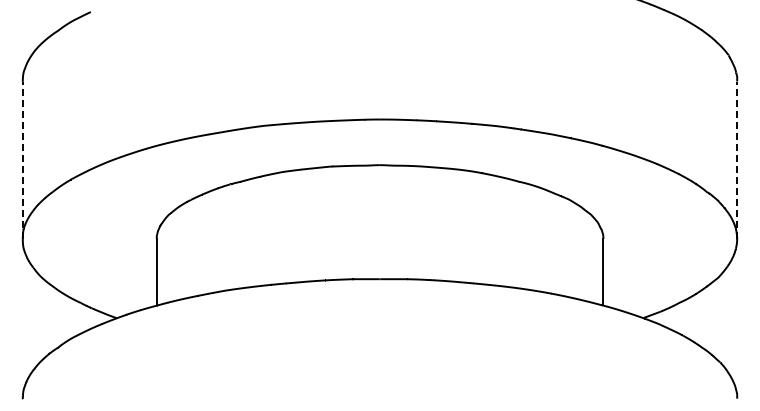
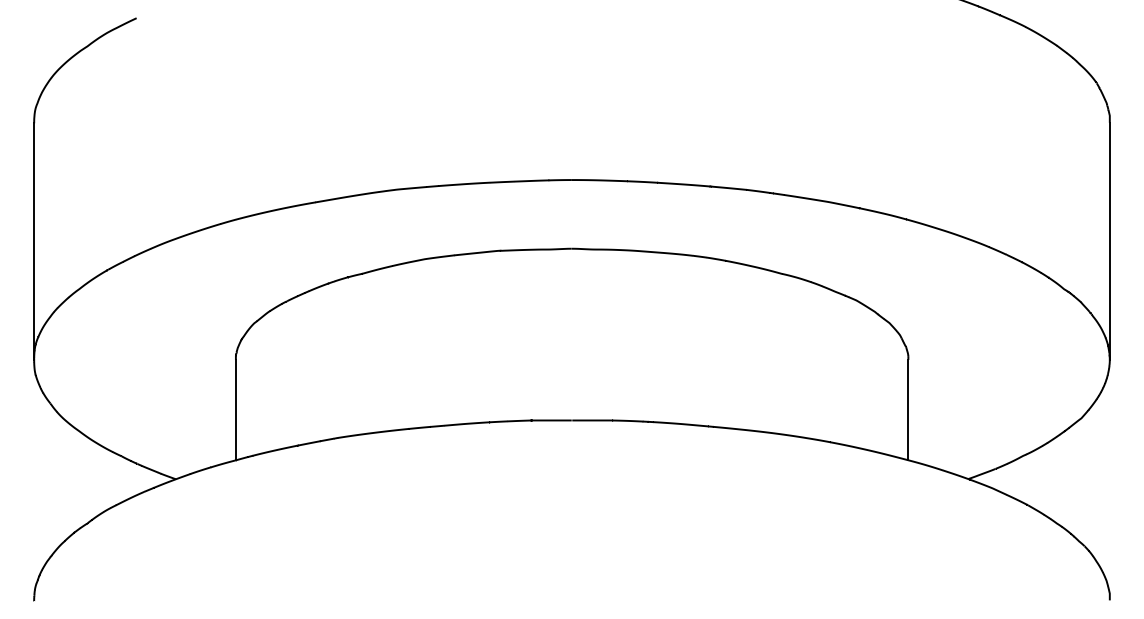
line: (22, 160) -> (33, 241), dashed -> solid
line: (737, 160) -> (1110, 241), dashed -> solid

